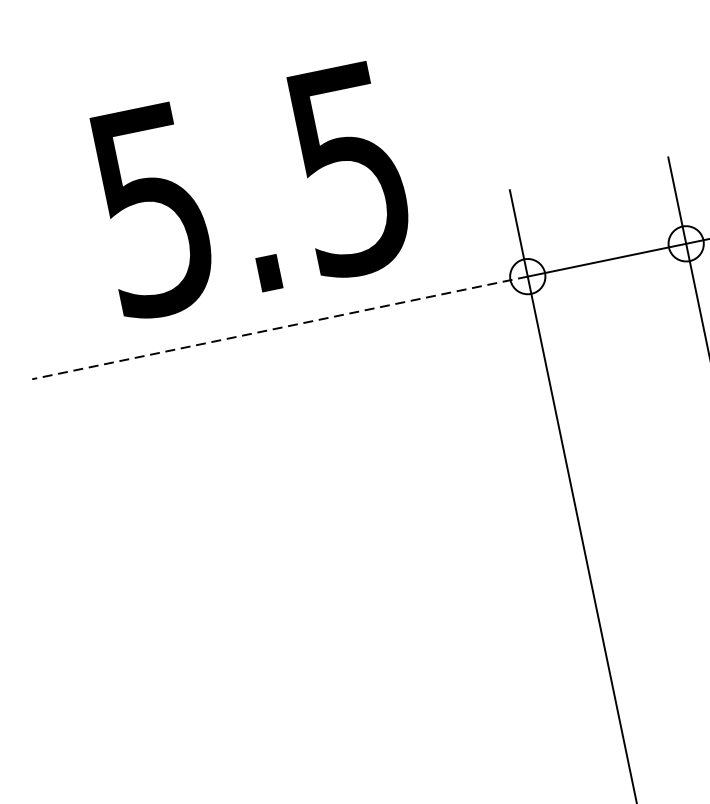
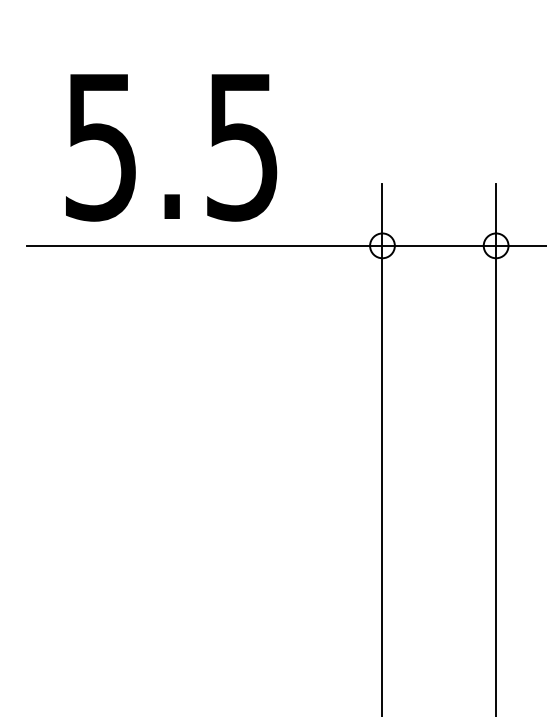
text: (251, 190) -> (171, 147), moved
line: (279, 327) -> (204, 245), dashed -> solid

